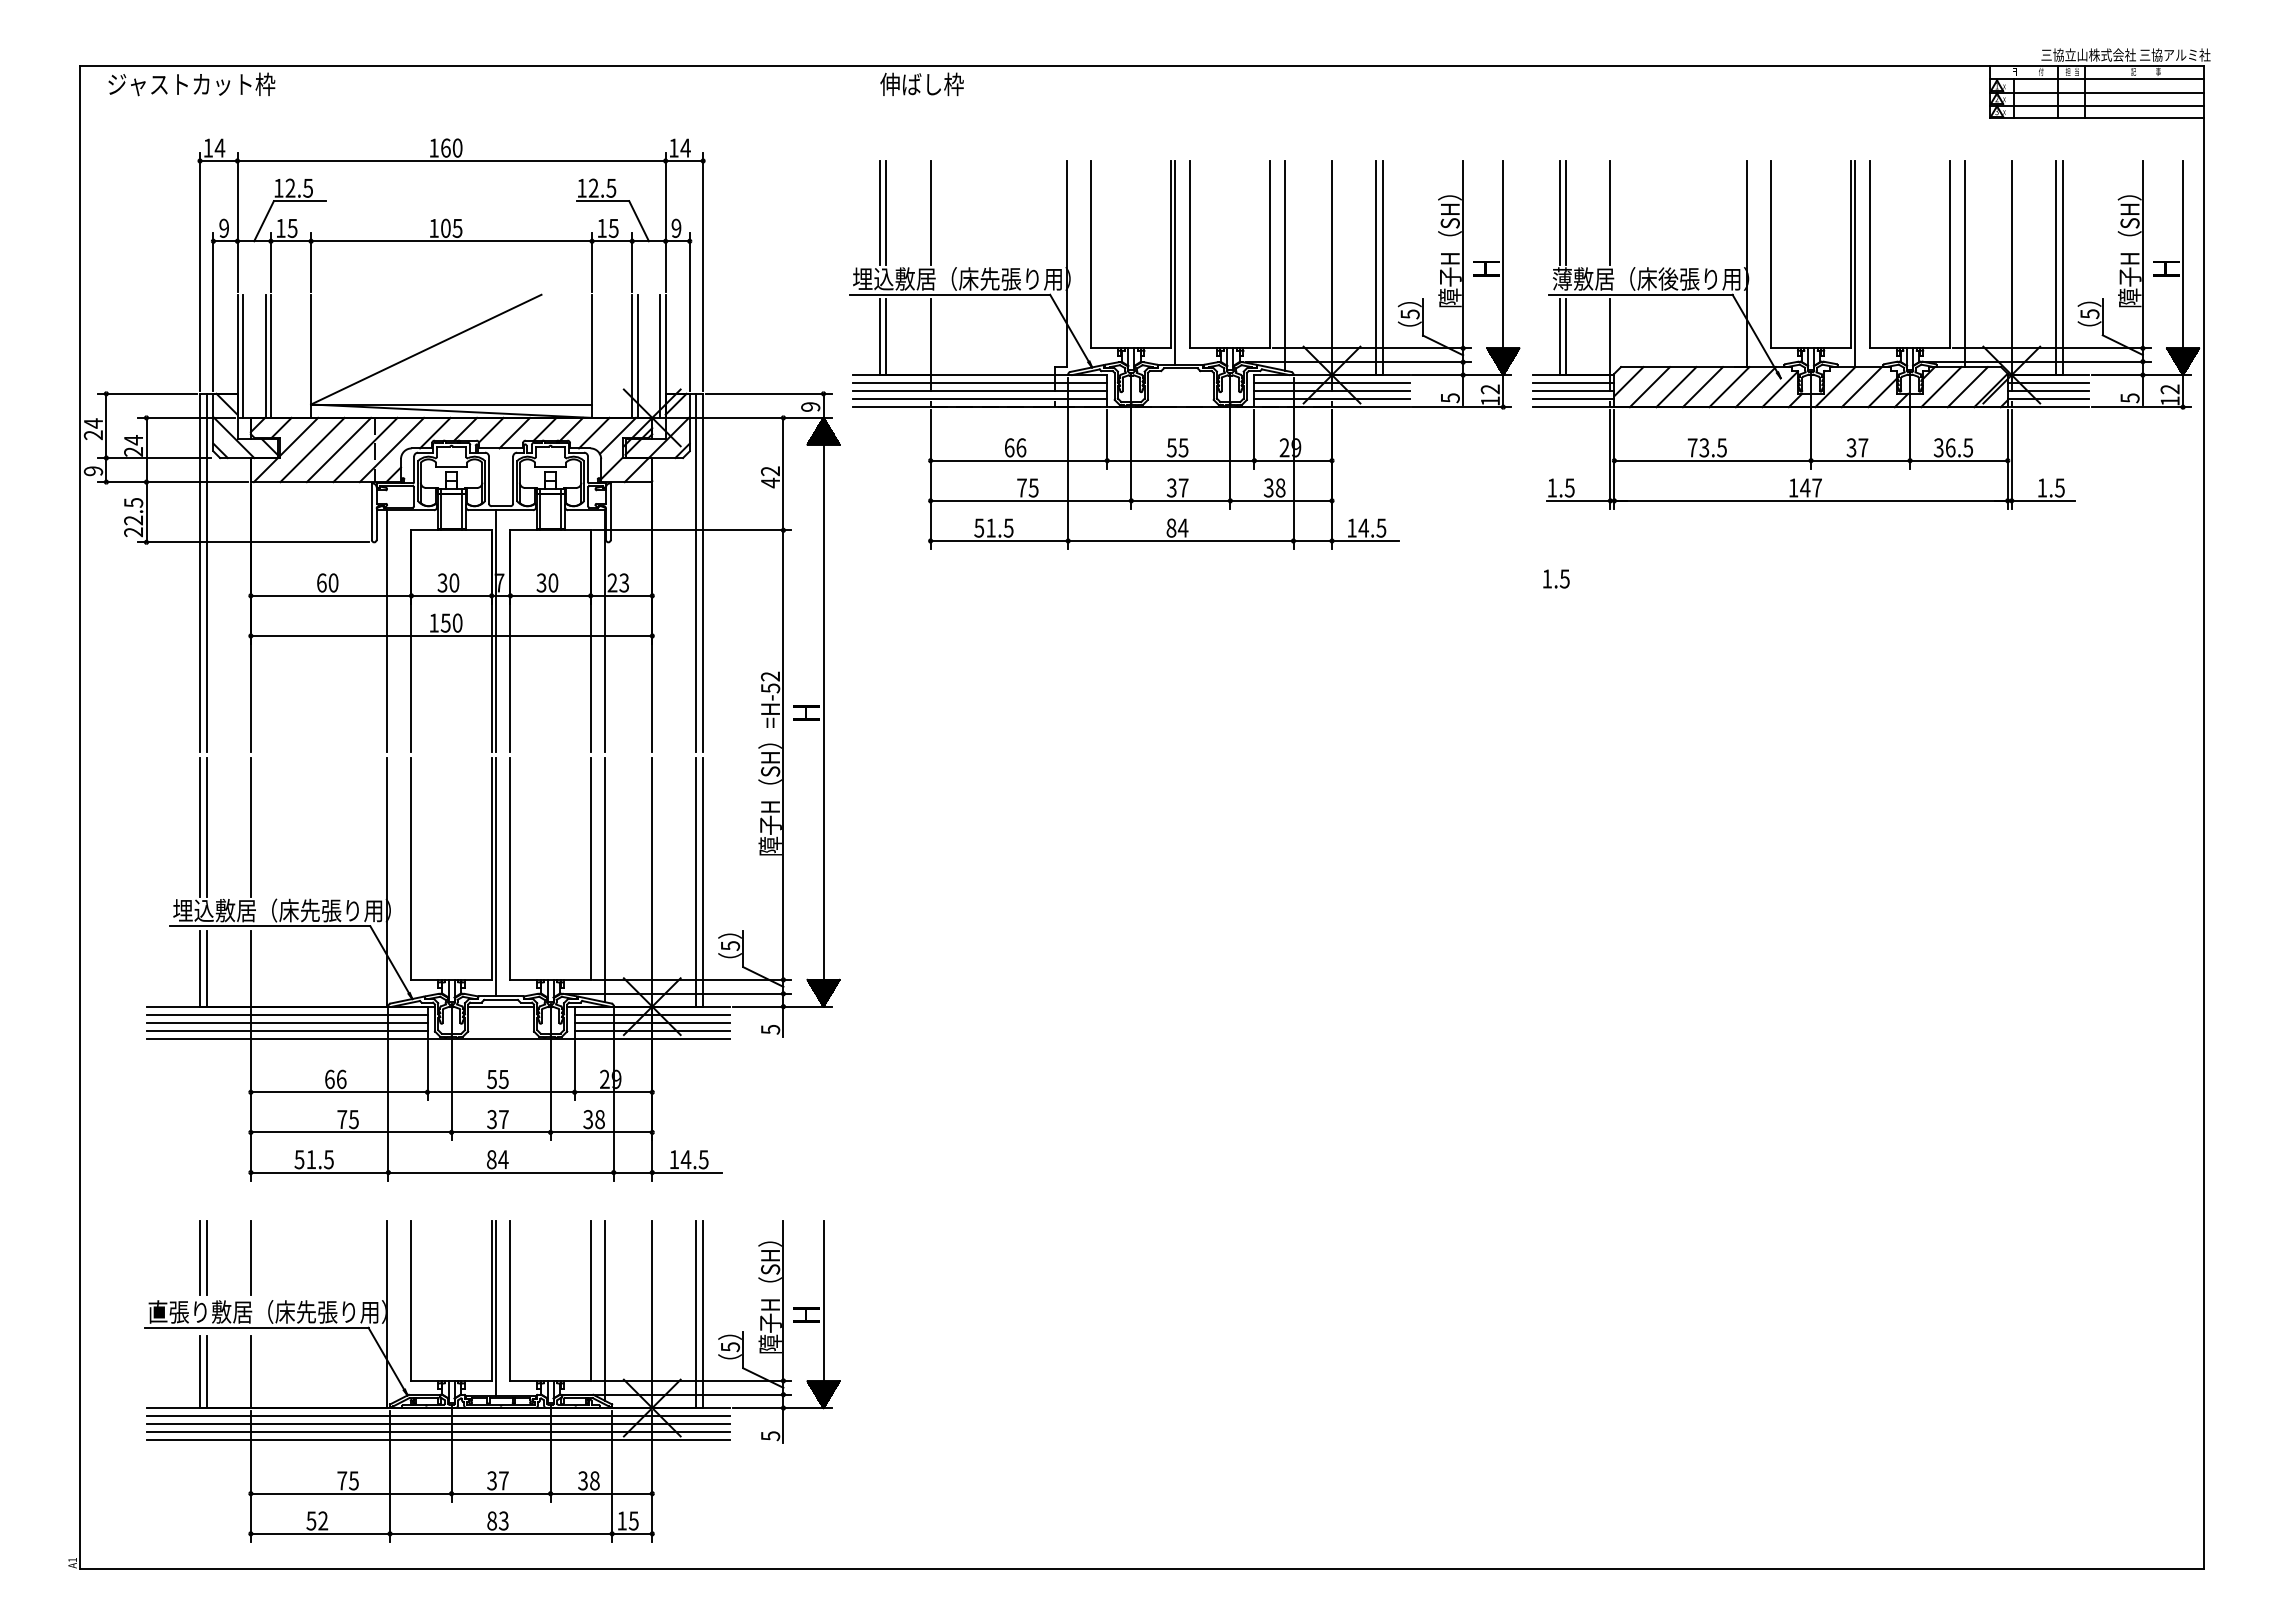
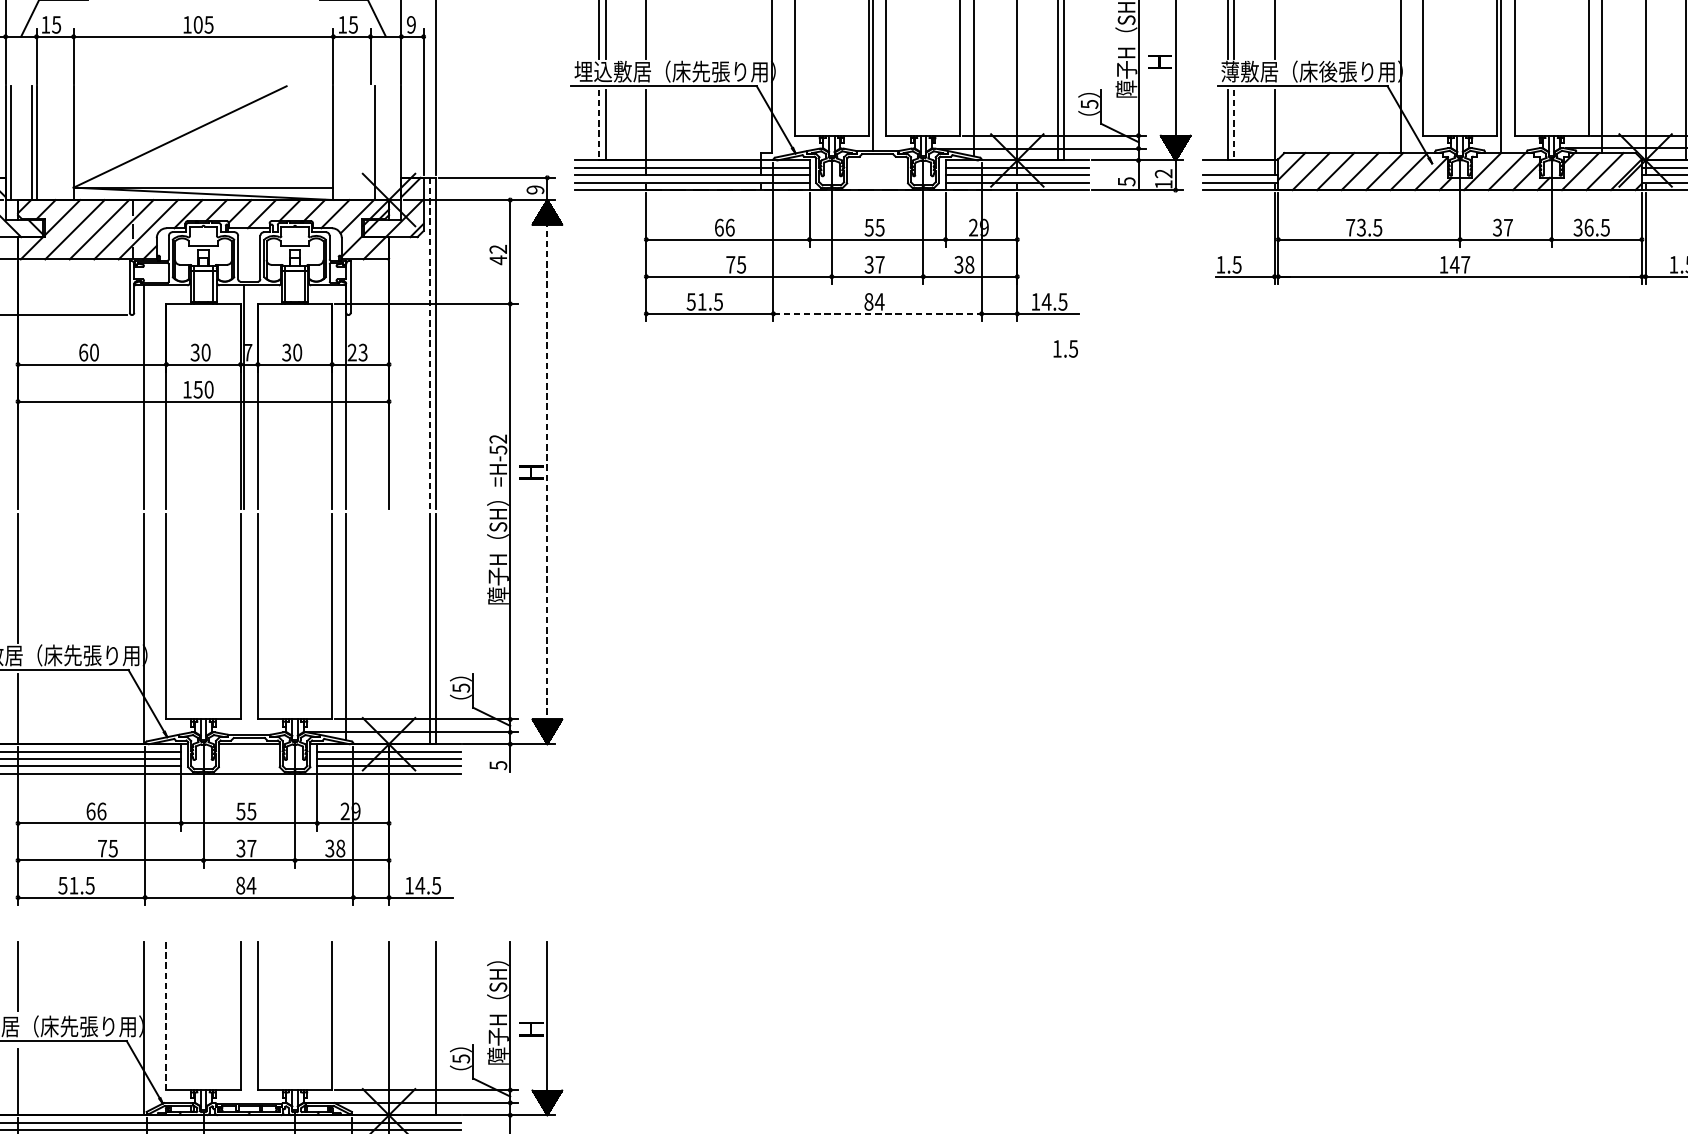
line: (879, 337) -> (599, 125), solid -> dashed
line: (1566, 337) -> (1234, 125), solid -> dashed
line: (632, 355) -> (370, 142), removed
line: (660, 355) -> (396, 142), removed
line: (1573, 383) -> (1240, 168), removed
line: (1180, 541) -> (877, 314), solid -> dashed
line: (696, 573) -> (429, 343), solid -> dashed
text: (1556, 578) -> (1065, 348), moved
line: (823, 712) -> (547, 472), solid -> dashed
line: (495, 876) -> (244, 623), removed
line: (652, 881) -> (389, 628), removed
line: (411, 1301) -> (166, 1016), solid -> dashed
line: (495, 1307) -> (244, 1022), removed
line: (605, 1310) -> (345, 1025), removed
line: (696, 1314) -> (429, 1028), removed

